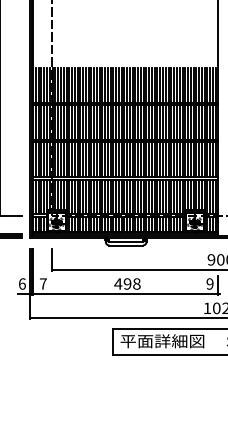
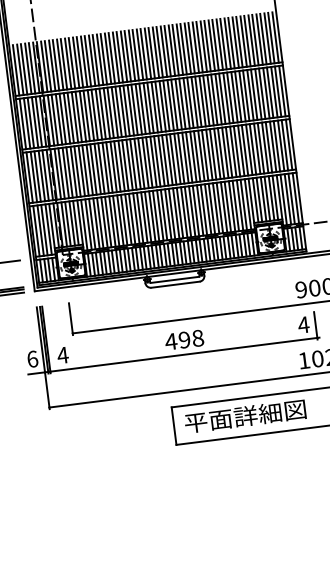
text: (43, 283) -> (63, 354), 7 -> 4
text: (209, 283) -> (302, 324), 9 -> 4

